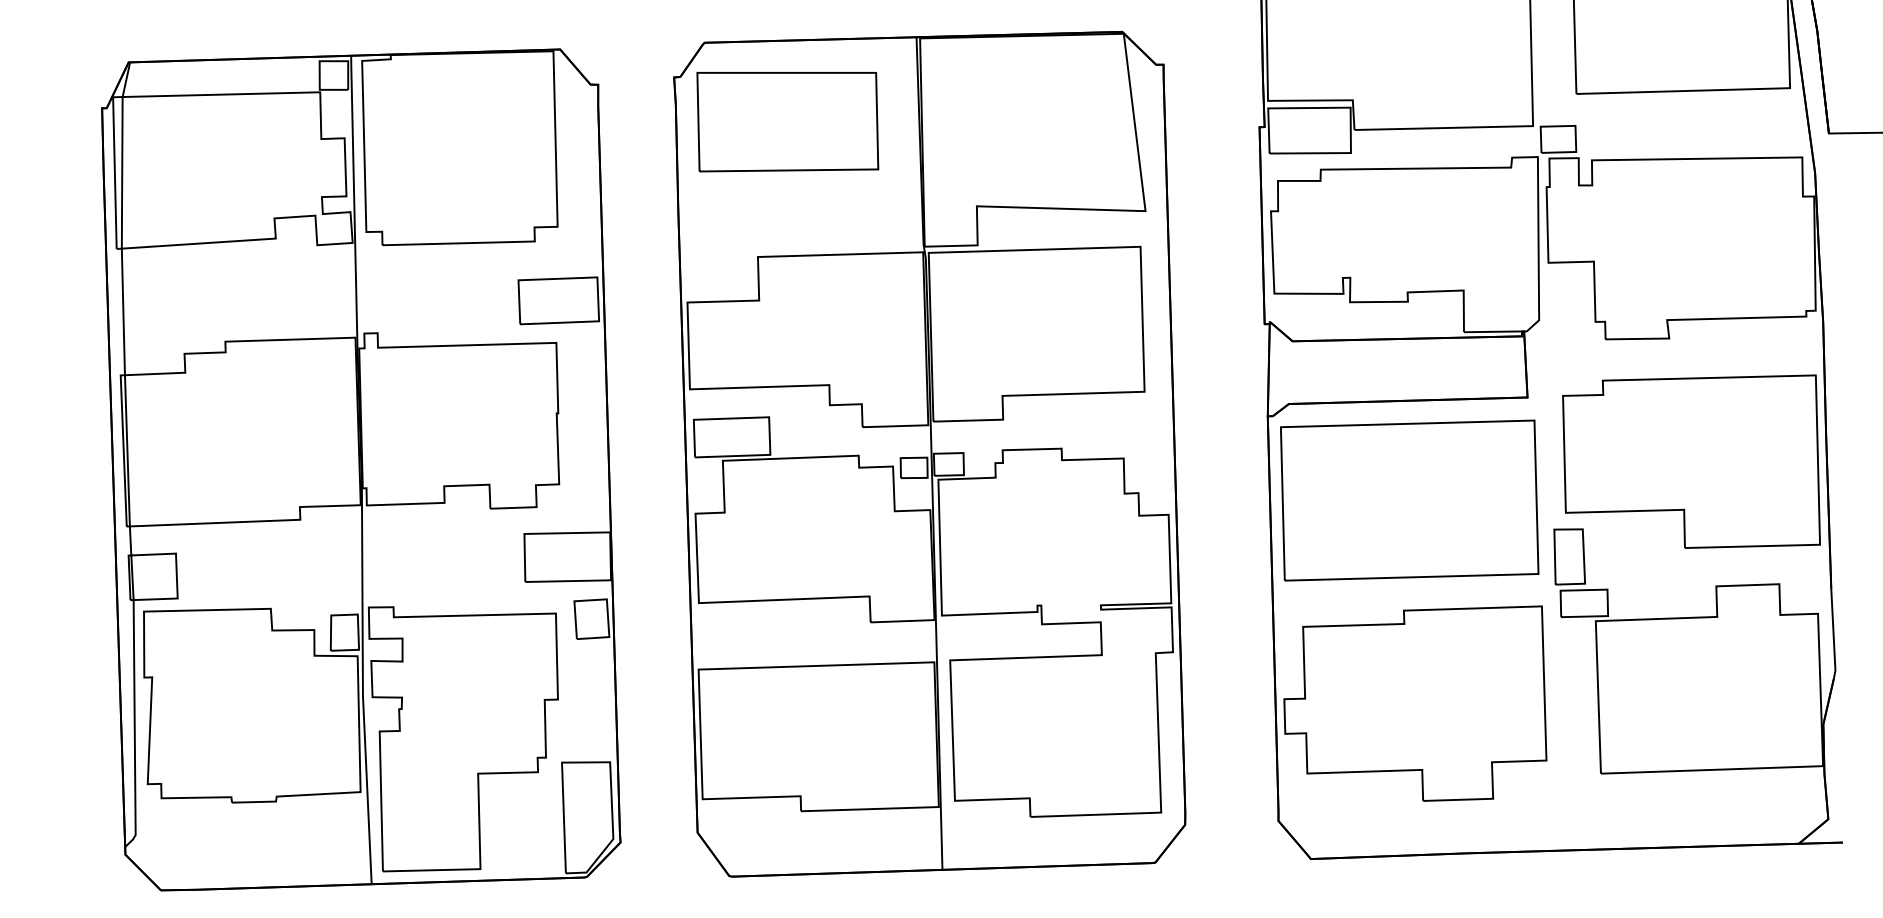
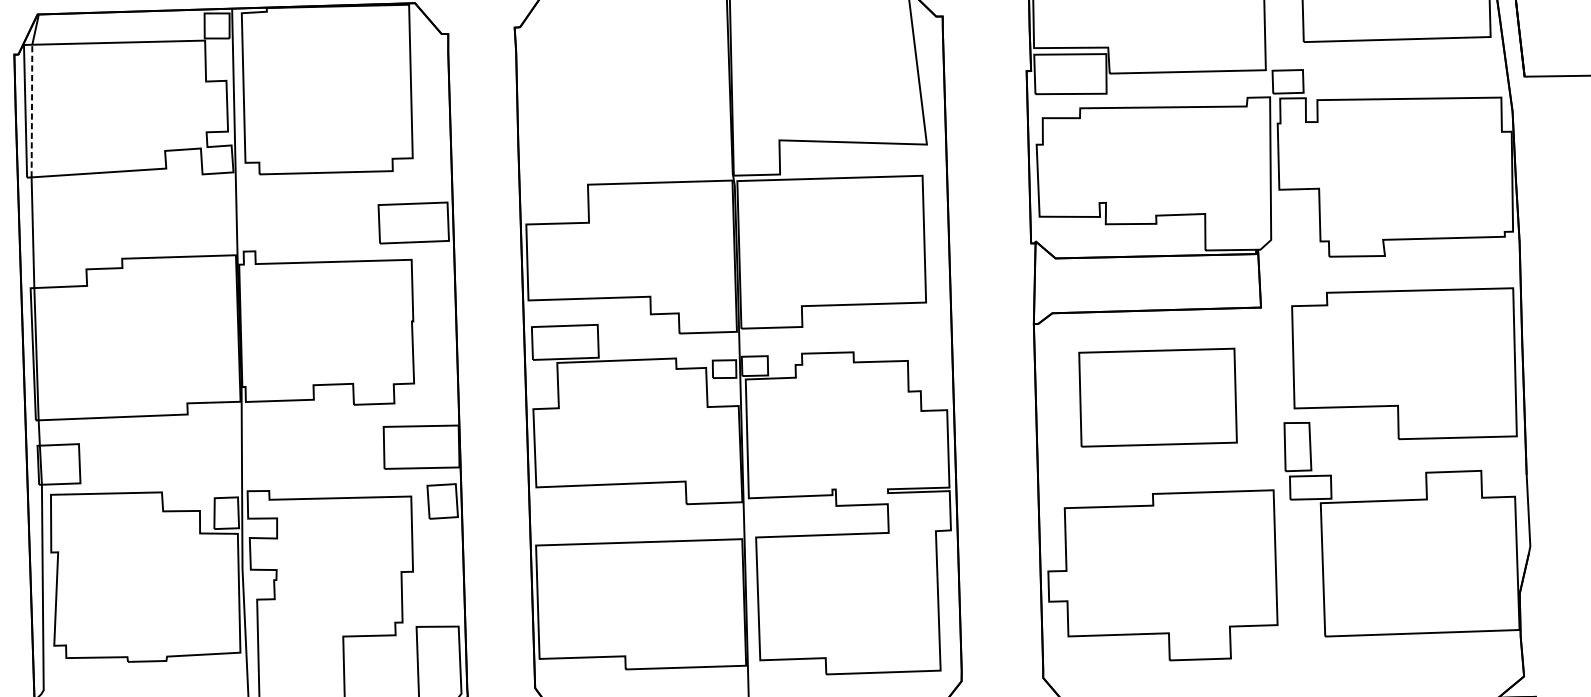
part: (787, 122) -> (613, 67), removed
line: (122, 172) -> (32, 110), solid -> dashed
part: (1409, 500) -> (1157, 397), size x0.7

